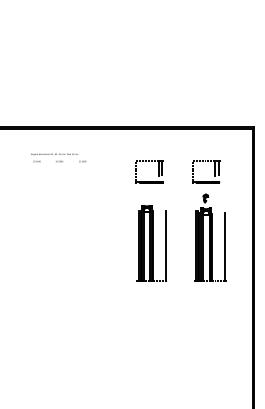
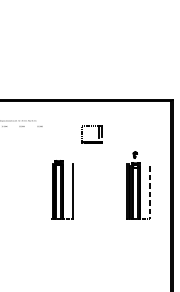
part: (214, 171) -> (142, 134), removed
part: (151, 243) -> (62, 189), moved
line: (225, 247) -> (150, 193), solid -> dashed

